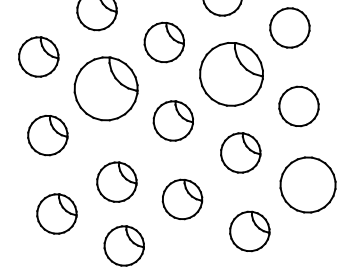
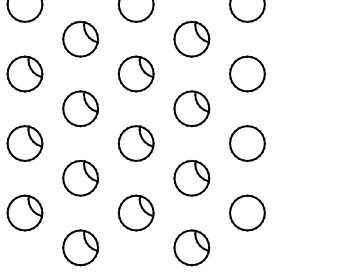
part: (231, 74) -> (191, 108), size x0.62
part: (105, 88) -> (80, 108), size x0.62
part: (116, 182) -> (80, 178), moved
part: (308, 184) -> (247, 212), size x0.71

